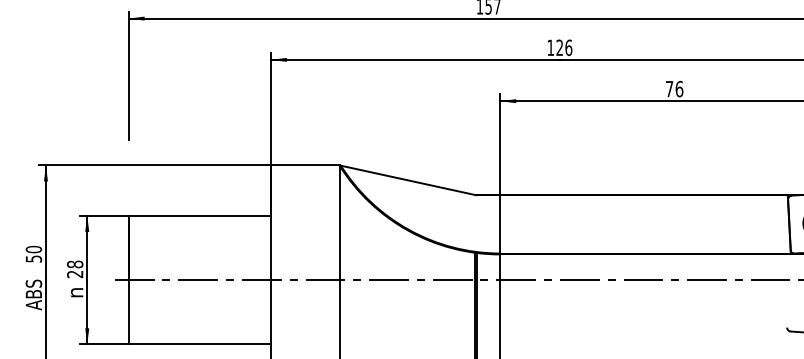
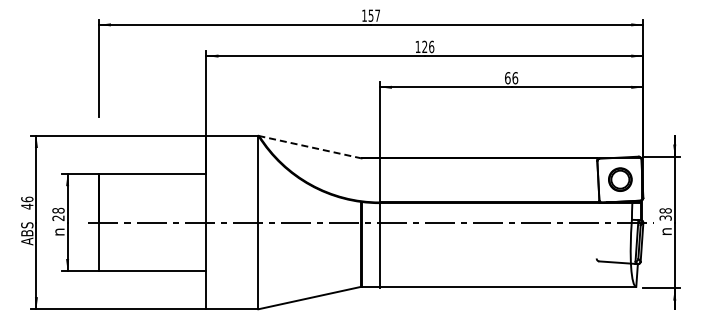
text: (669, 89) -> (507, 78), 76 -> 66
line: (408, 180) -> (310, 147), solid -> dashed
text: (34, 253) -> (27, 202), 50 -> 46

